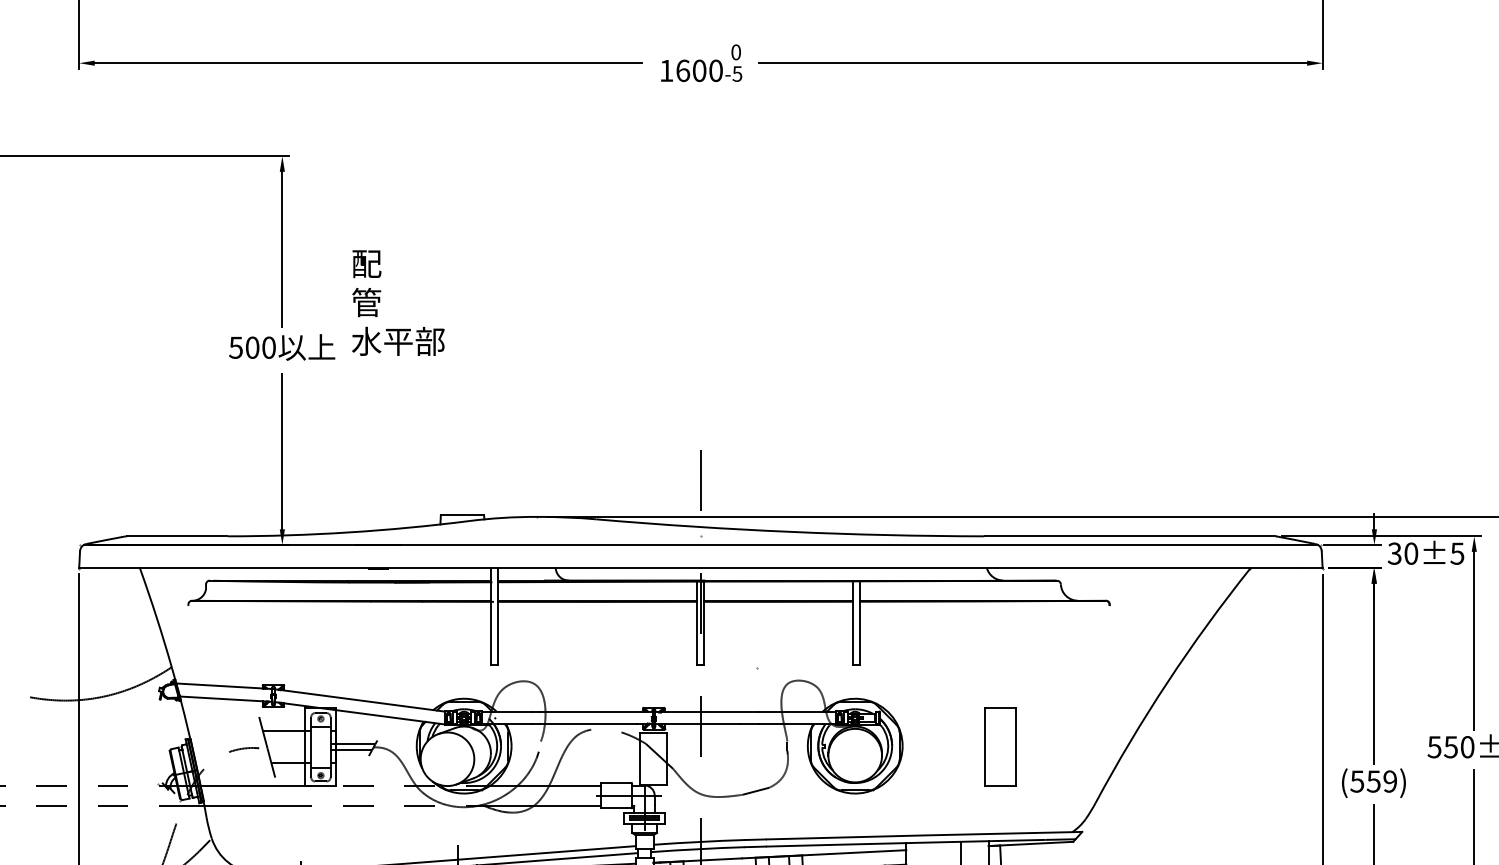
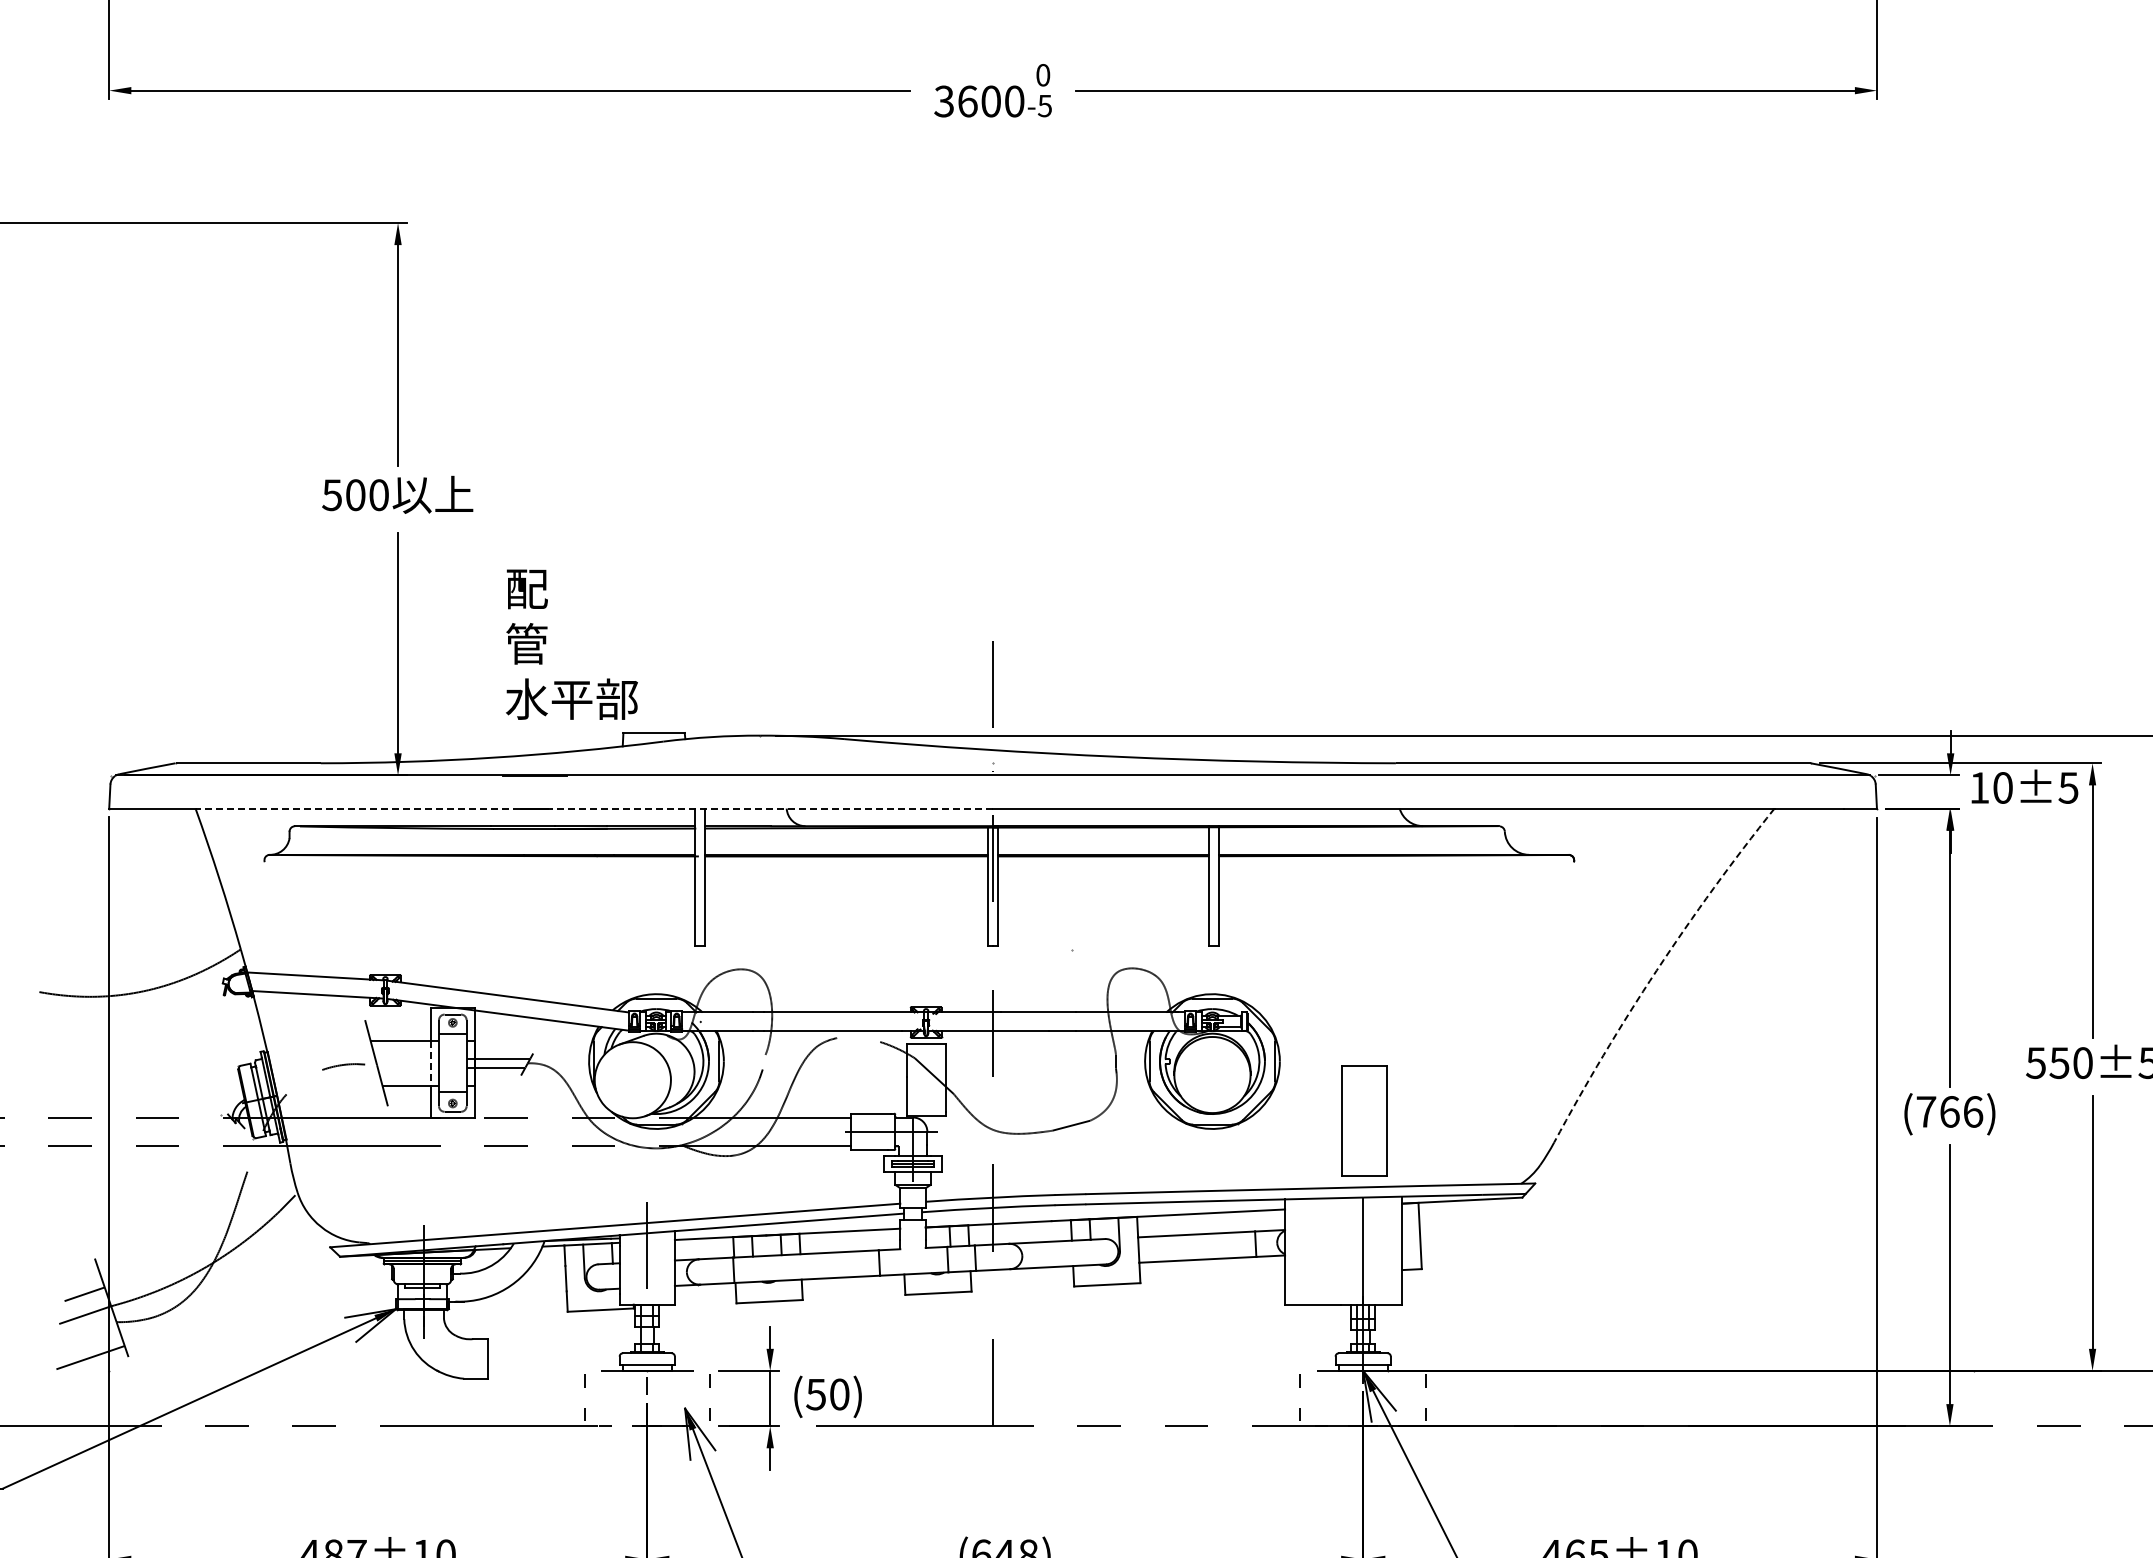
text: (666, 70) -> (943, 101), 1600 -> 3600
text: (398, 302) -> (571, 644), moved
text: (1394, 553) -> (1979, 787), 30±5 -> 10±5
line: (420, 568) -> (594, 808), solid -> dashed
arc: (1167, 682) -> (1656, 970), solid -> dashed
part: (1000, 746) -> (1364, 1120), moved
line: (305, 747) -> (430, 1063), solid -> dashed
text: (1373, 781) -> (1949, 1111), (559) -> (766)

